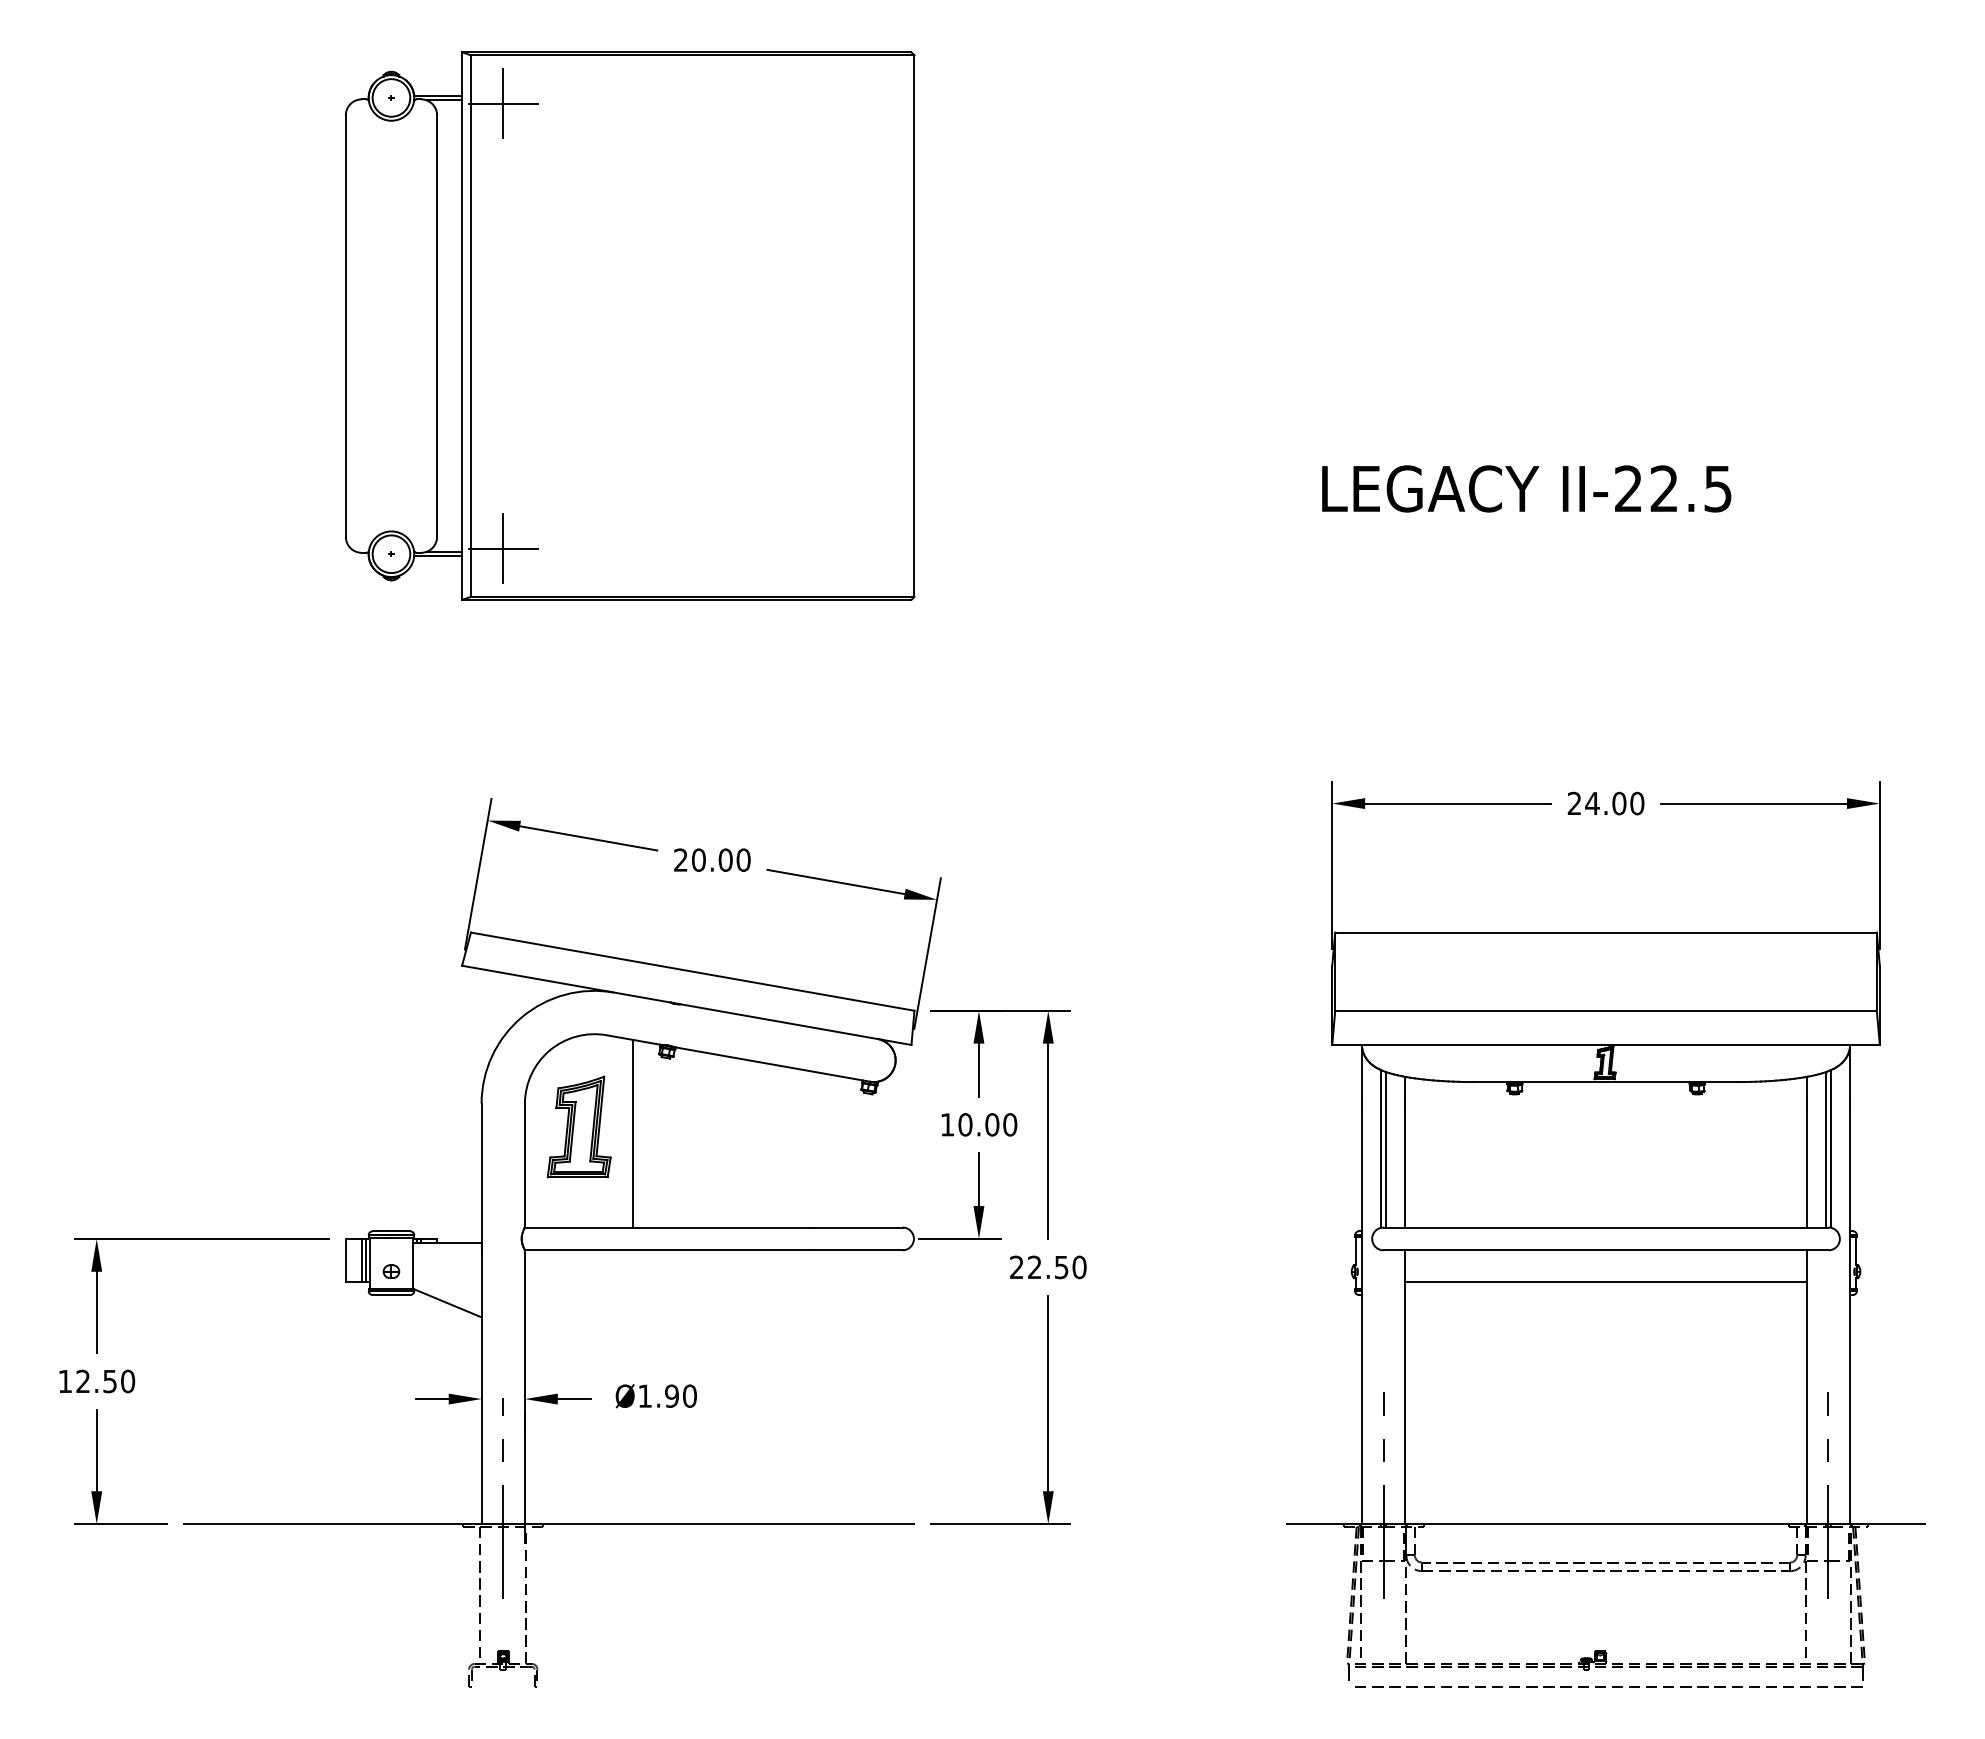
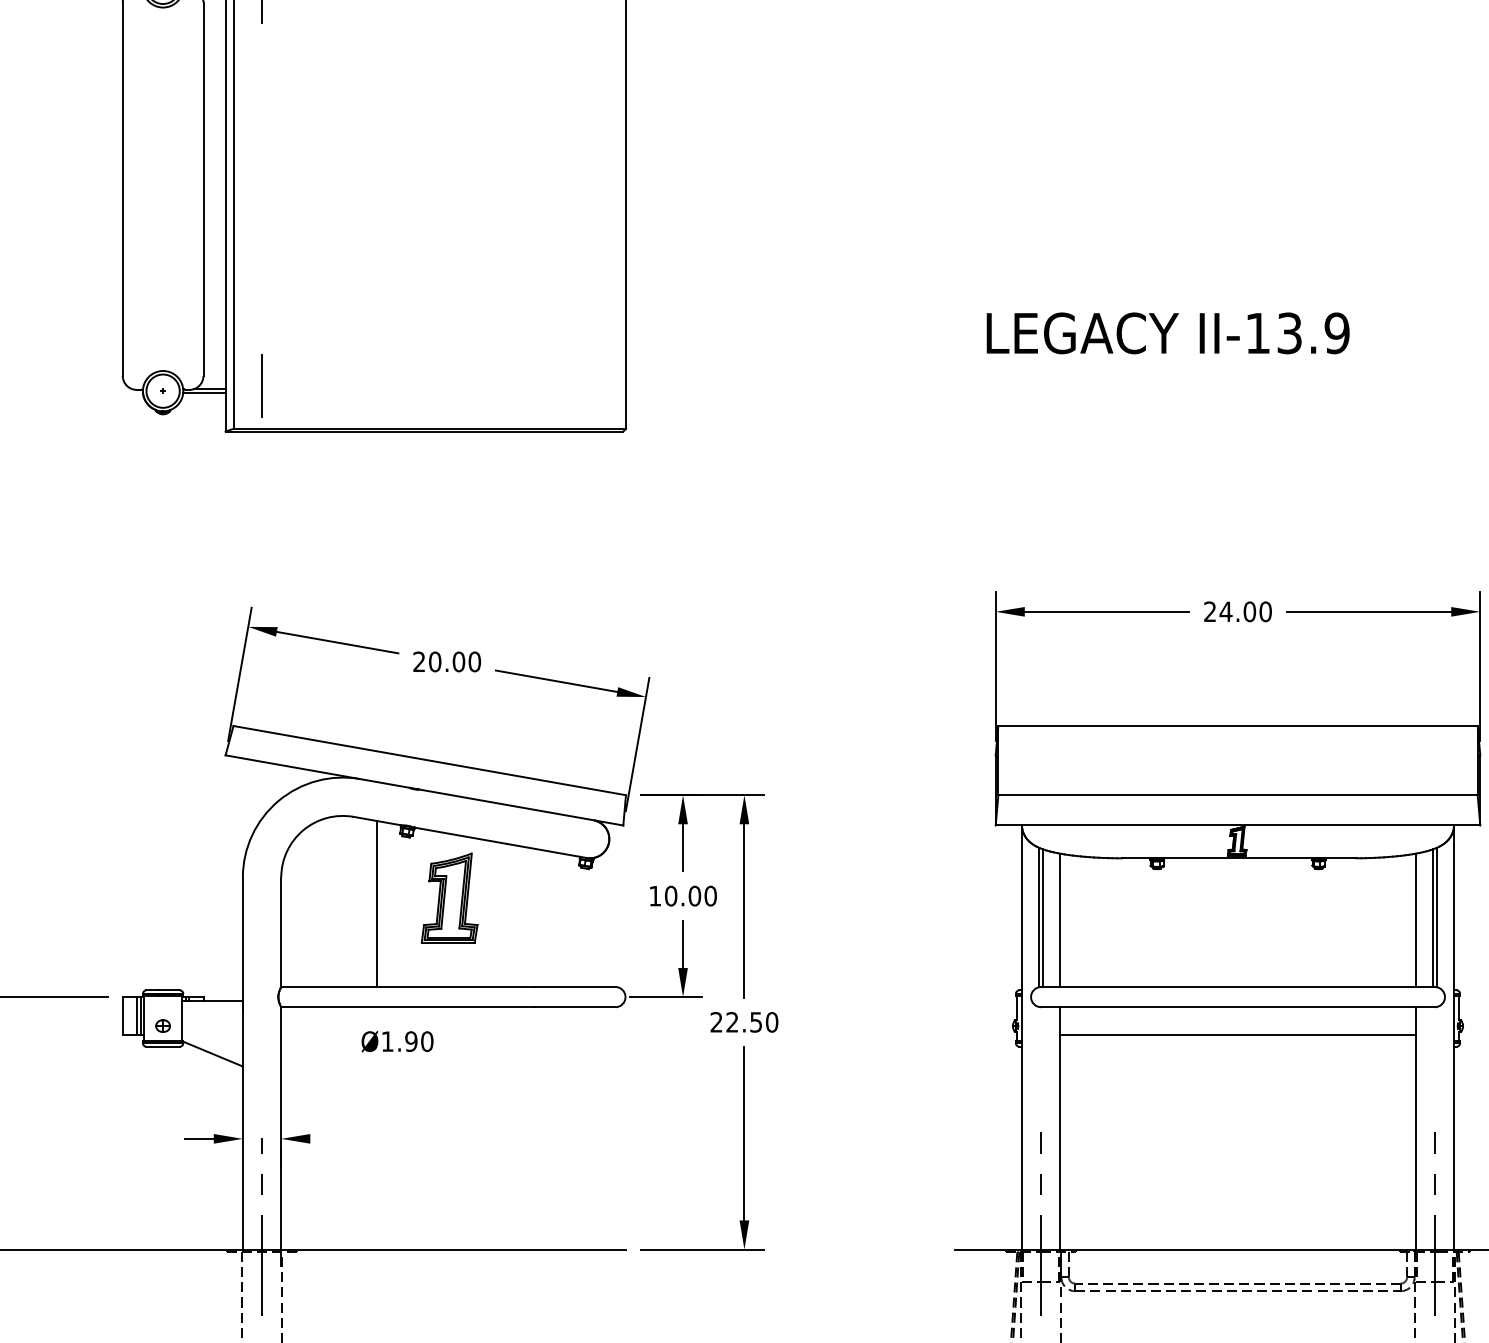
text: (1673, 488) -> (1297, 332), II-22.5 -> II-13.9
line: (502, 548) -> (261, 386), removed
part: (578, 1126) -> (449, 897), moved
text: (655, 1396) -> (396, 1041), moved
line: (573, 1399) -> (324, 1139), removed

